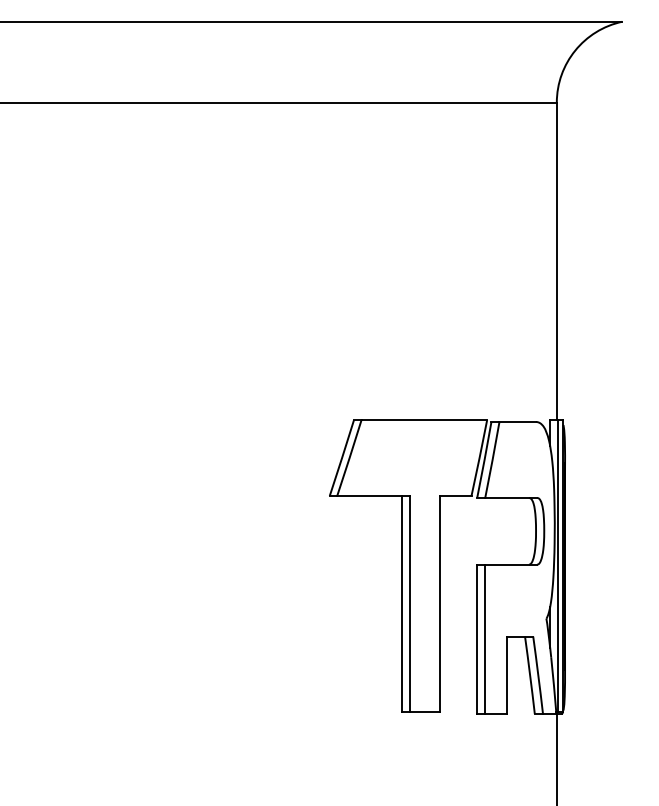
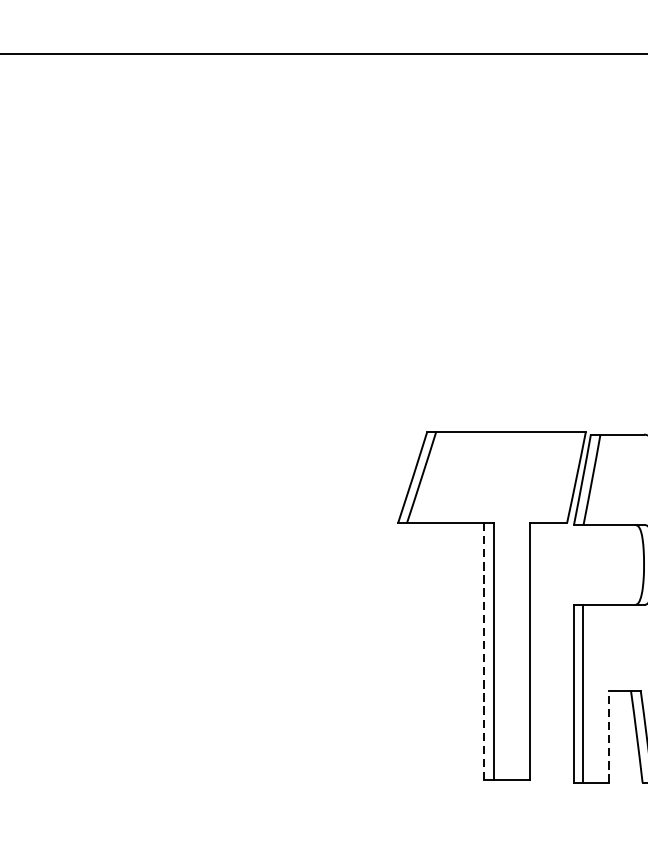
line: (402, 604) -> (484, 652), solid -> dashed
line: (506, 675) -> (608, 736), solid -> dashed

